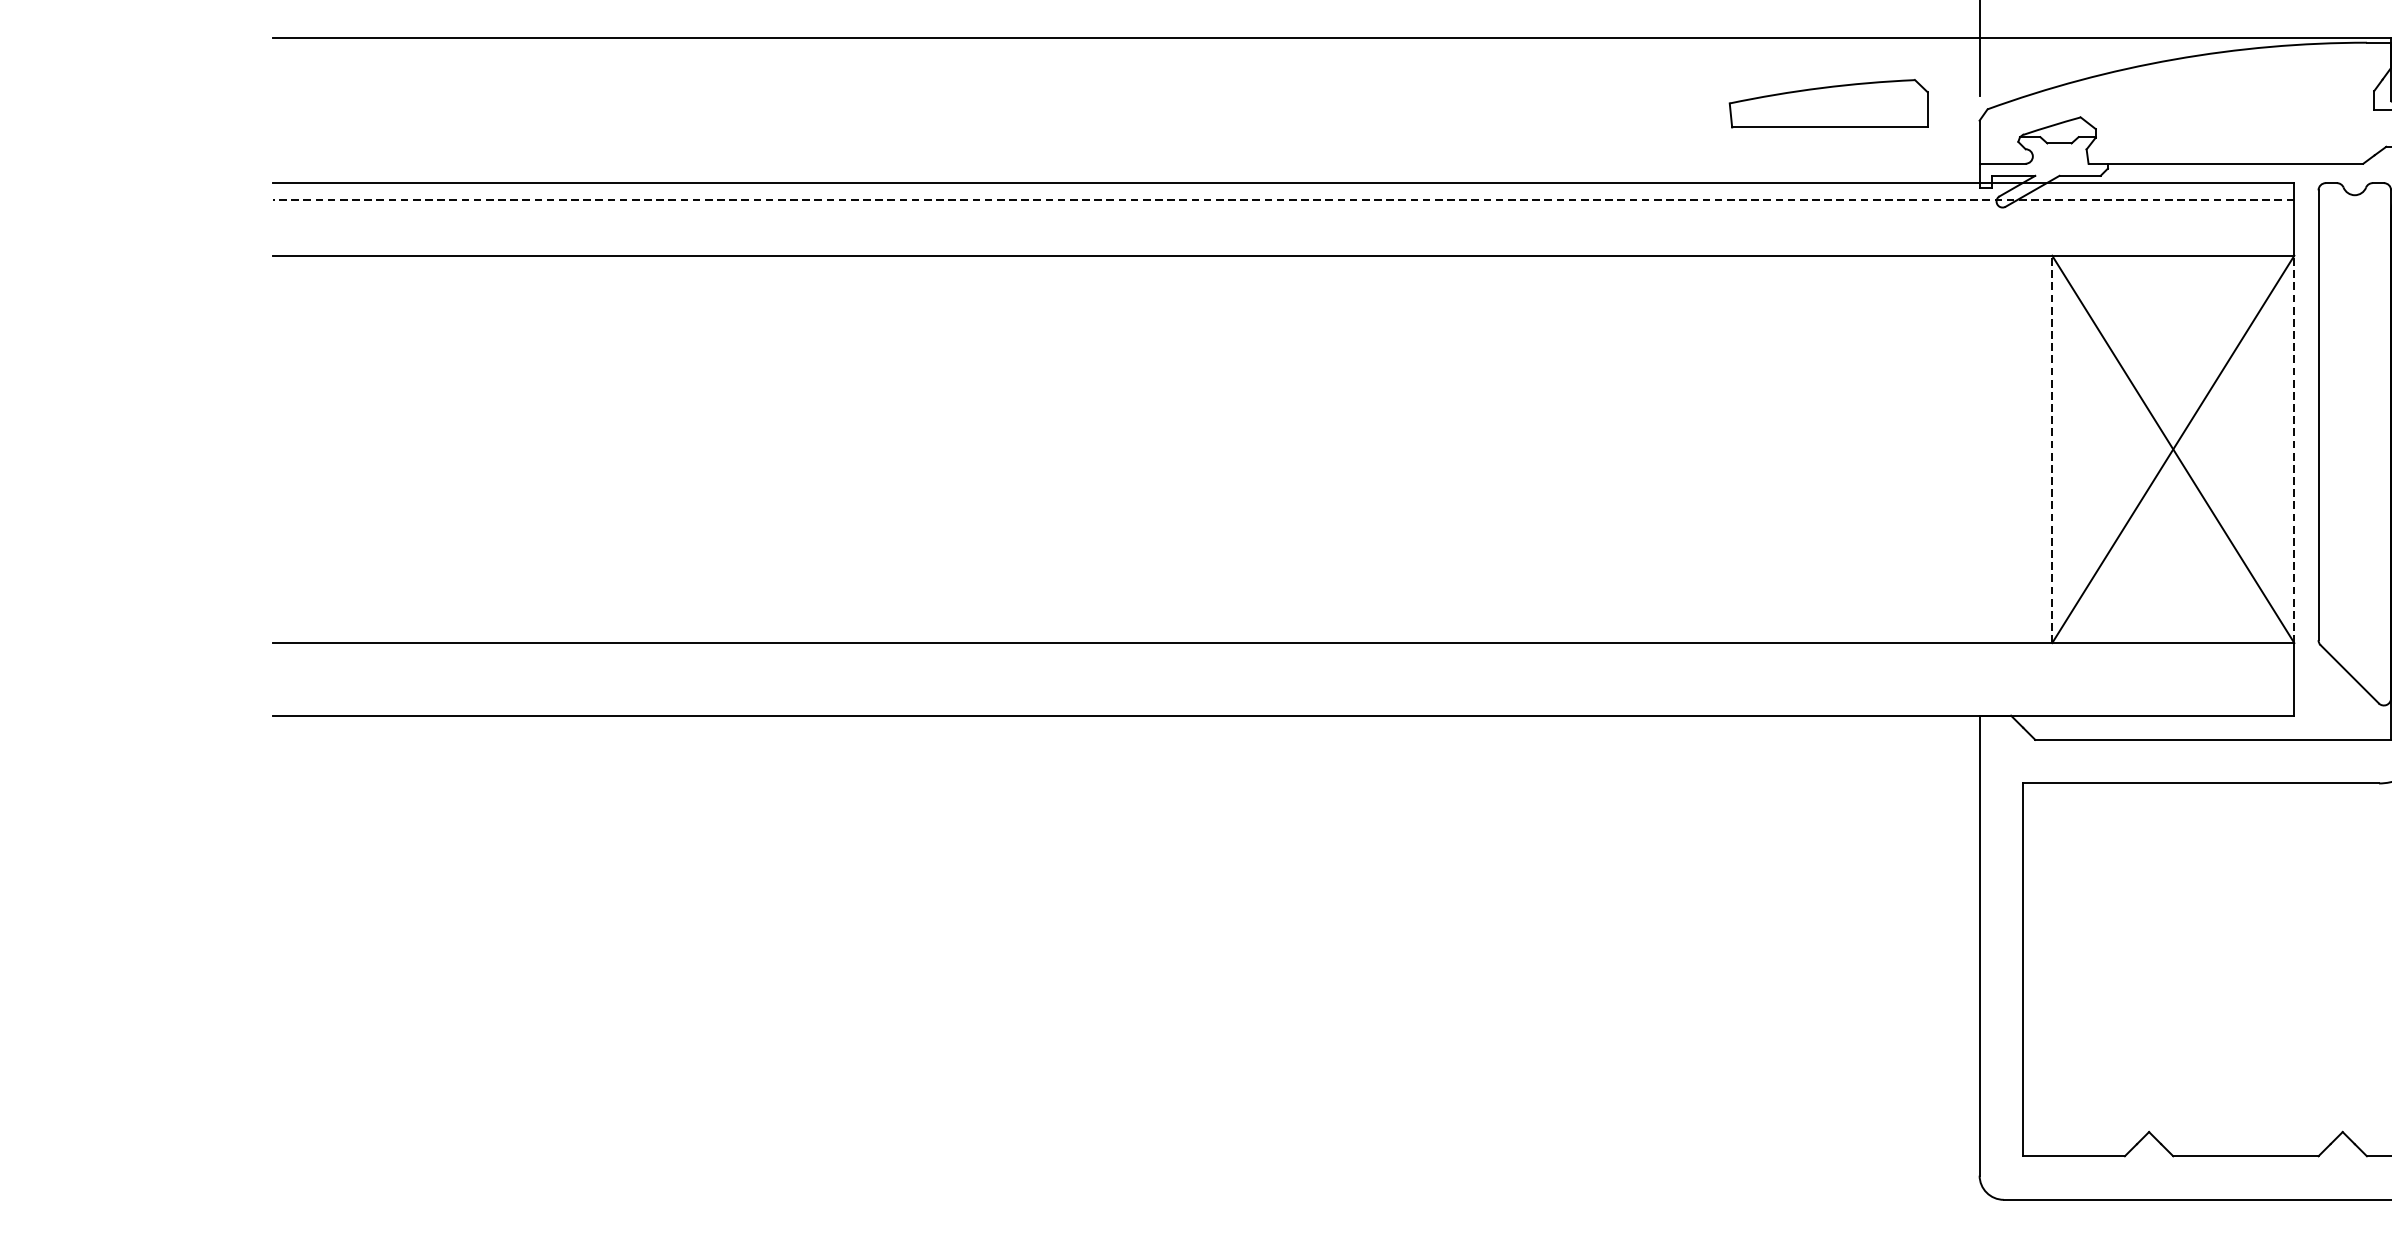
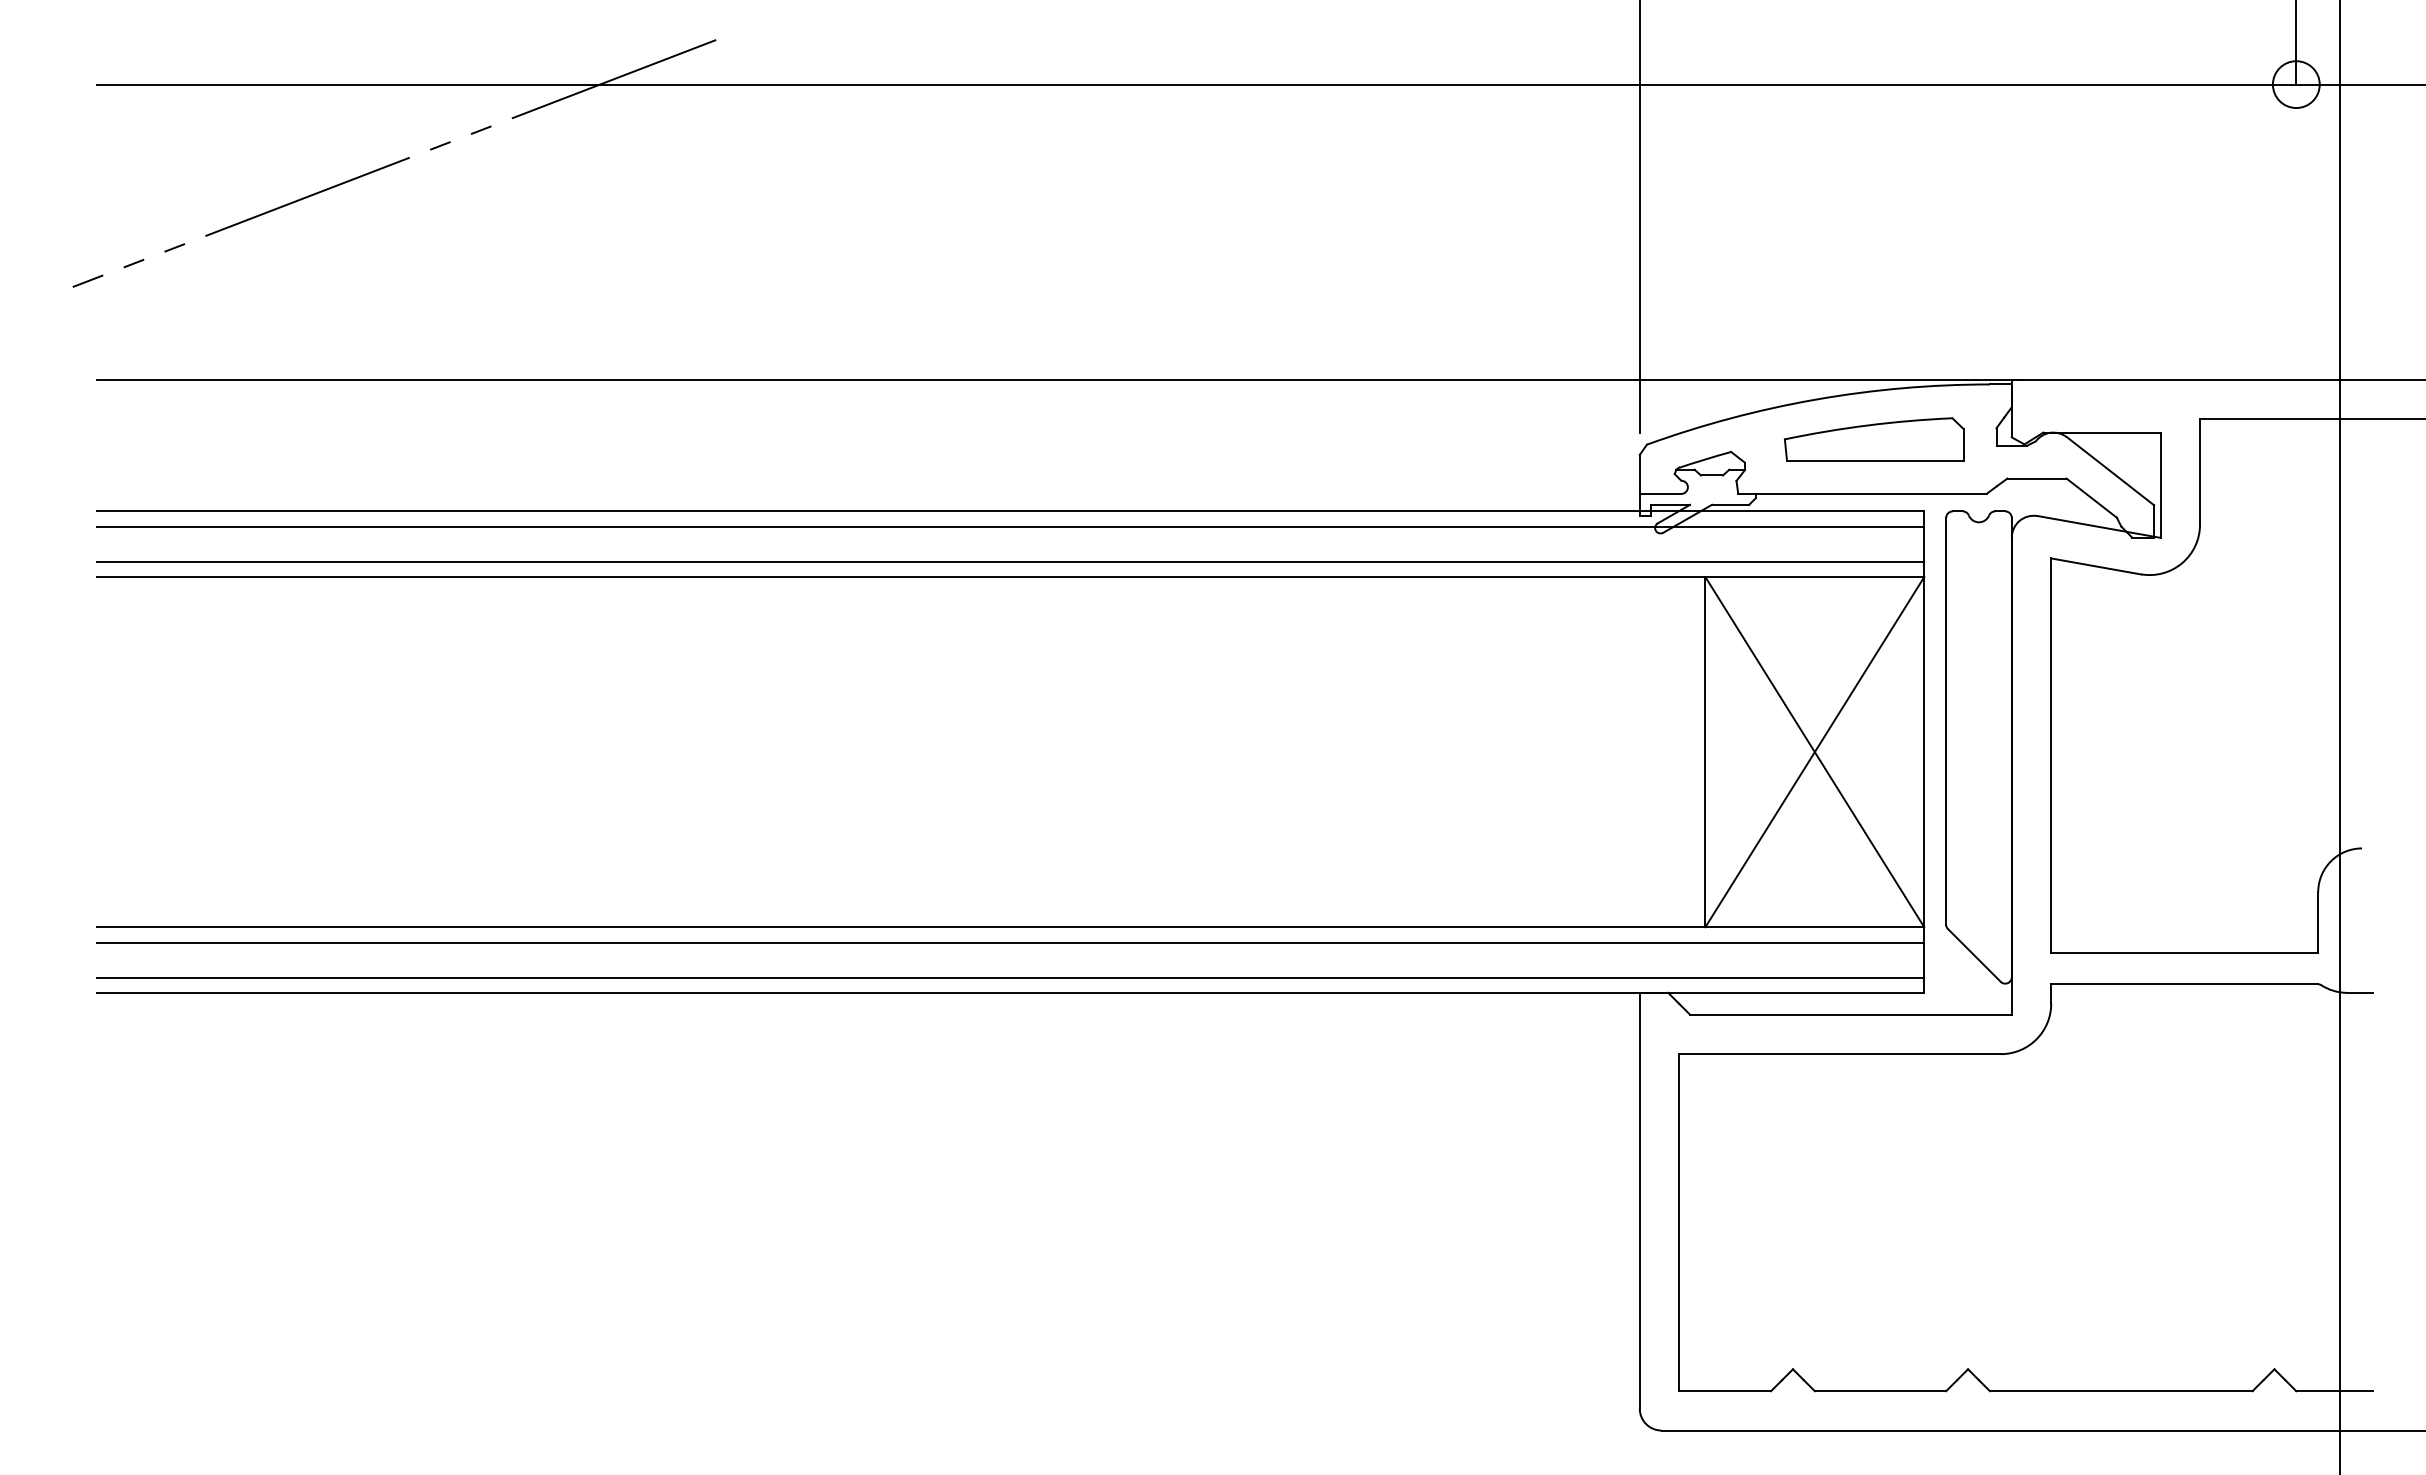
part: (1828, 103) -> (1874, 439), moved
line: (1283, 199) -> (1010, 526), dashed -> solid
line: (1283, 238) -> (1010, 561), added
line: (2052, 448) -> (1705, 751), dashed -> solid
line: (2294, 448) -> (1924, 751), dashed -> solid
line: (1283, 659) -> (1010, 942), added
line: (1283, 698) -> (1010, 977), added

